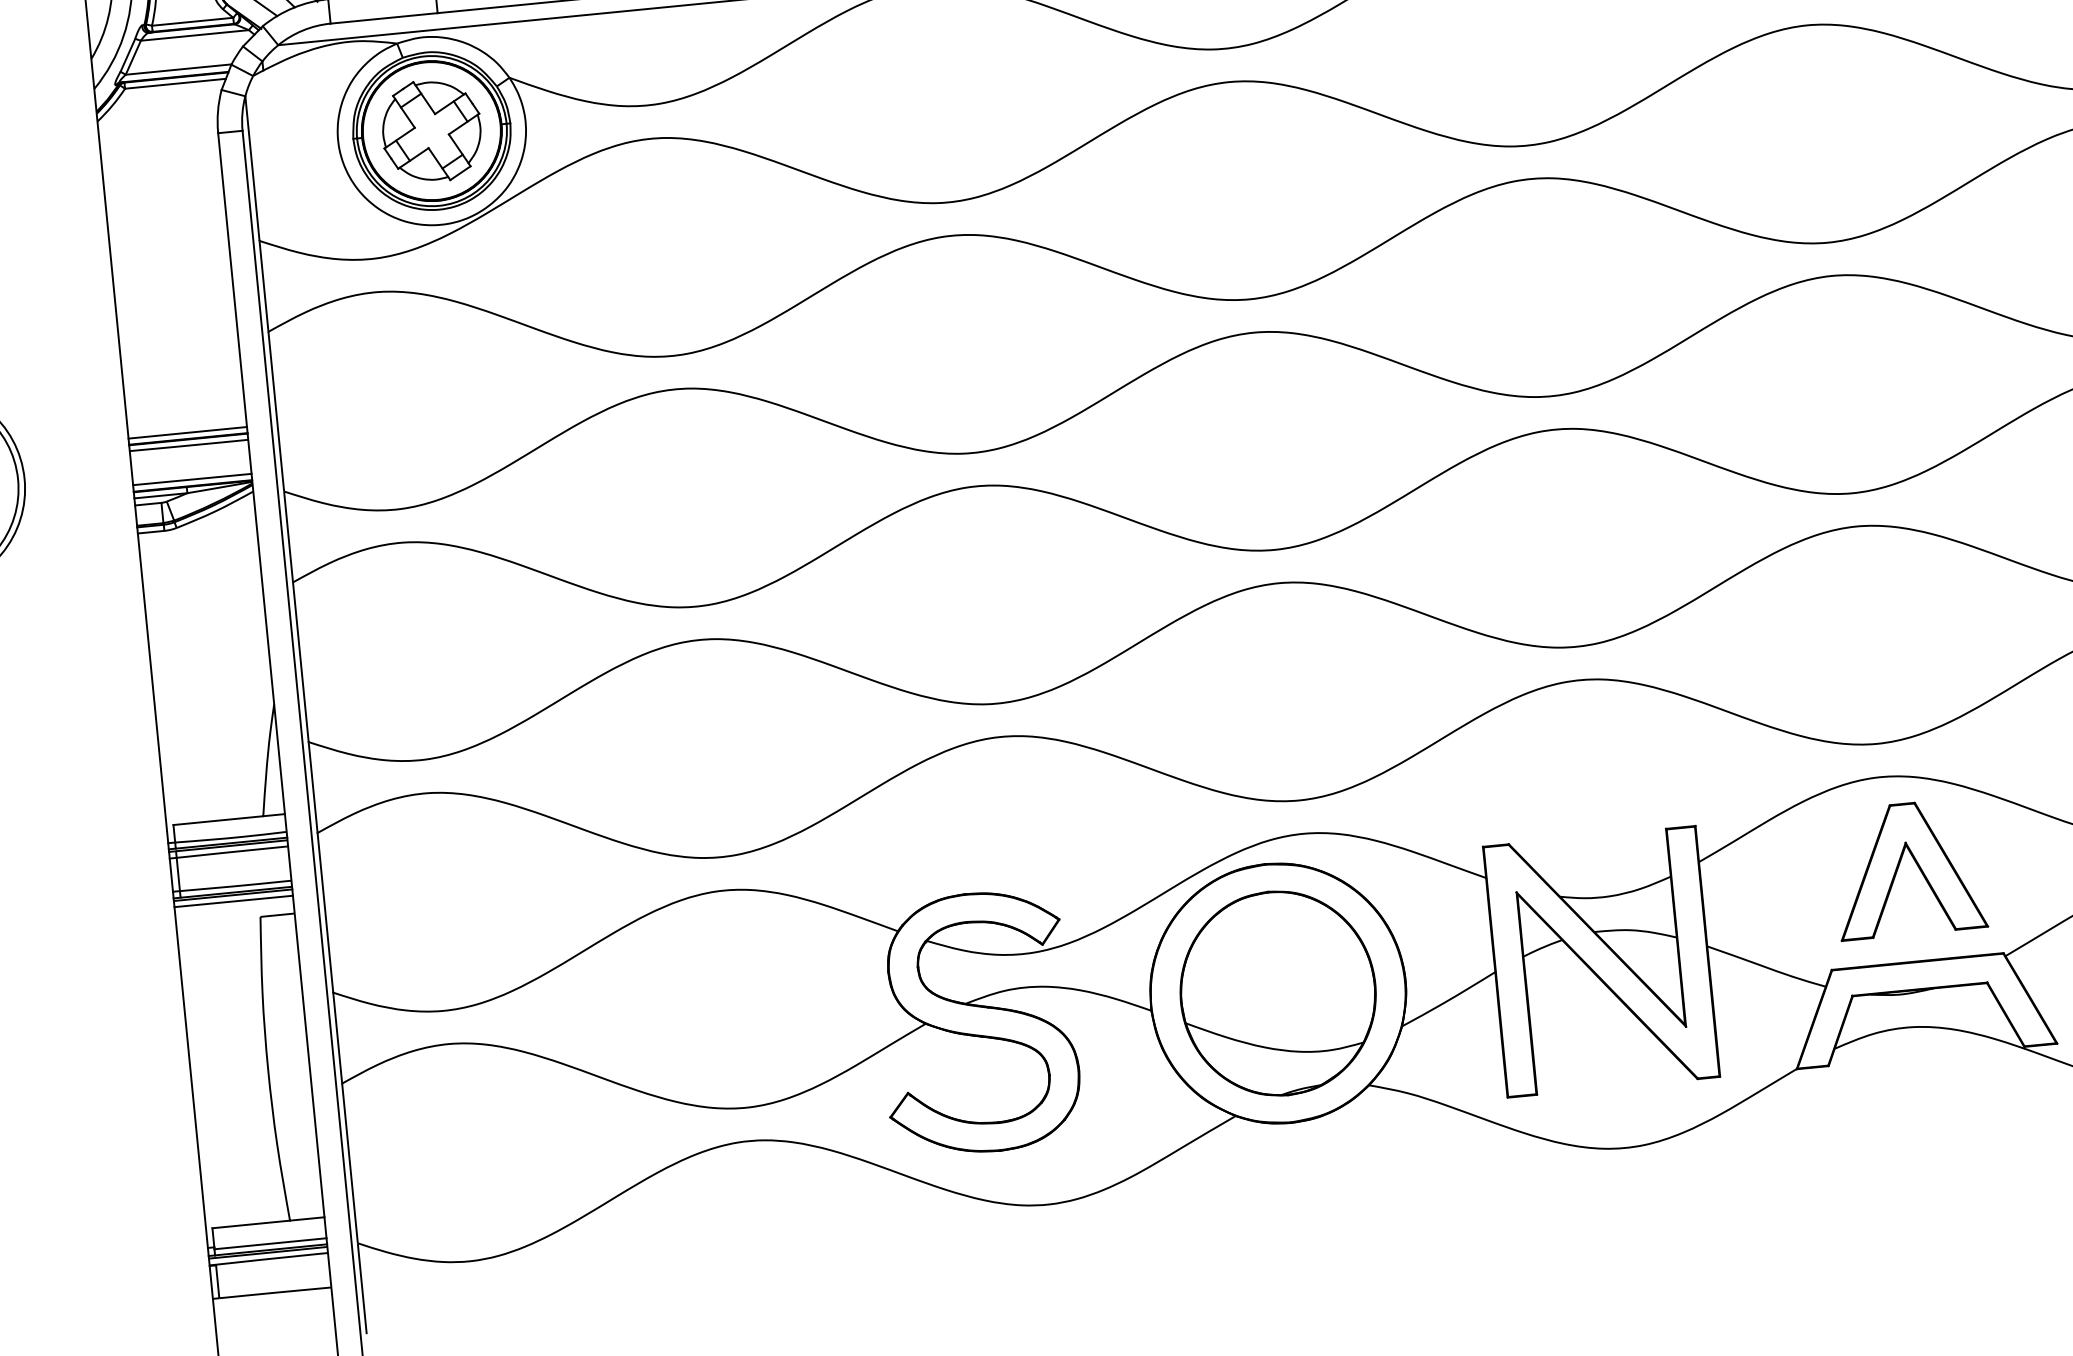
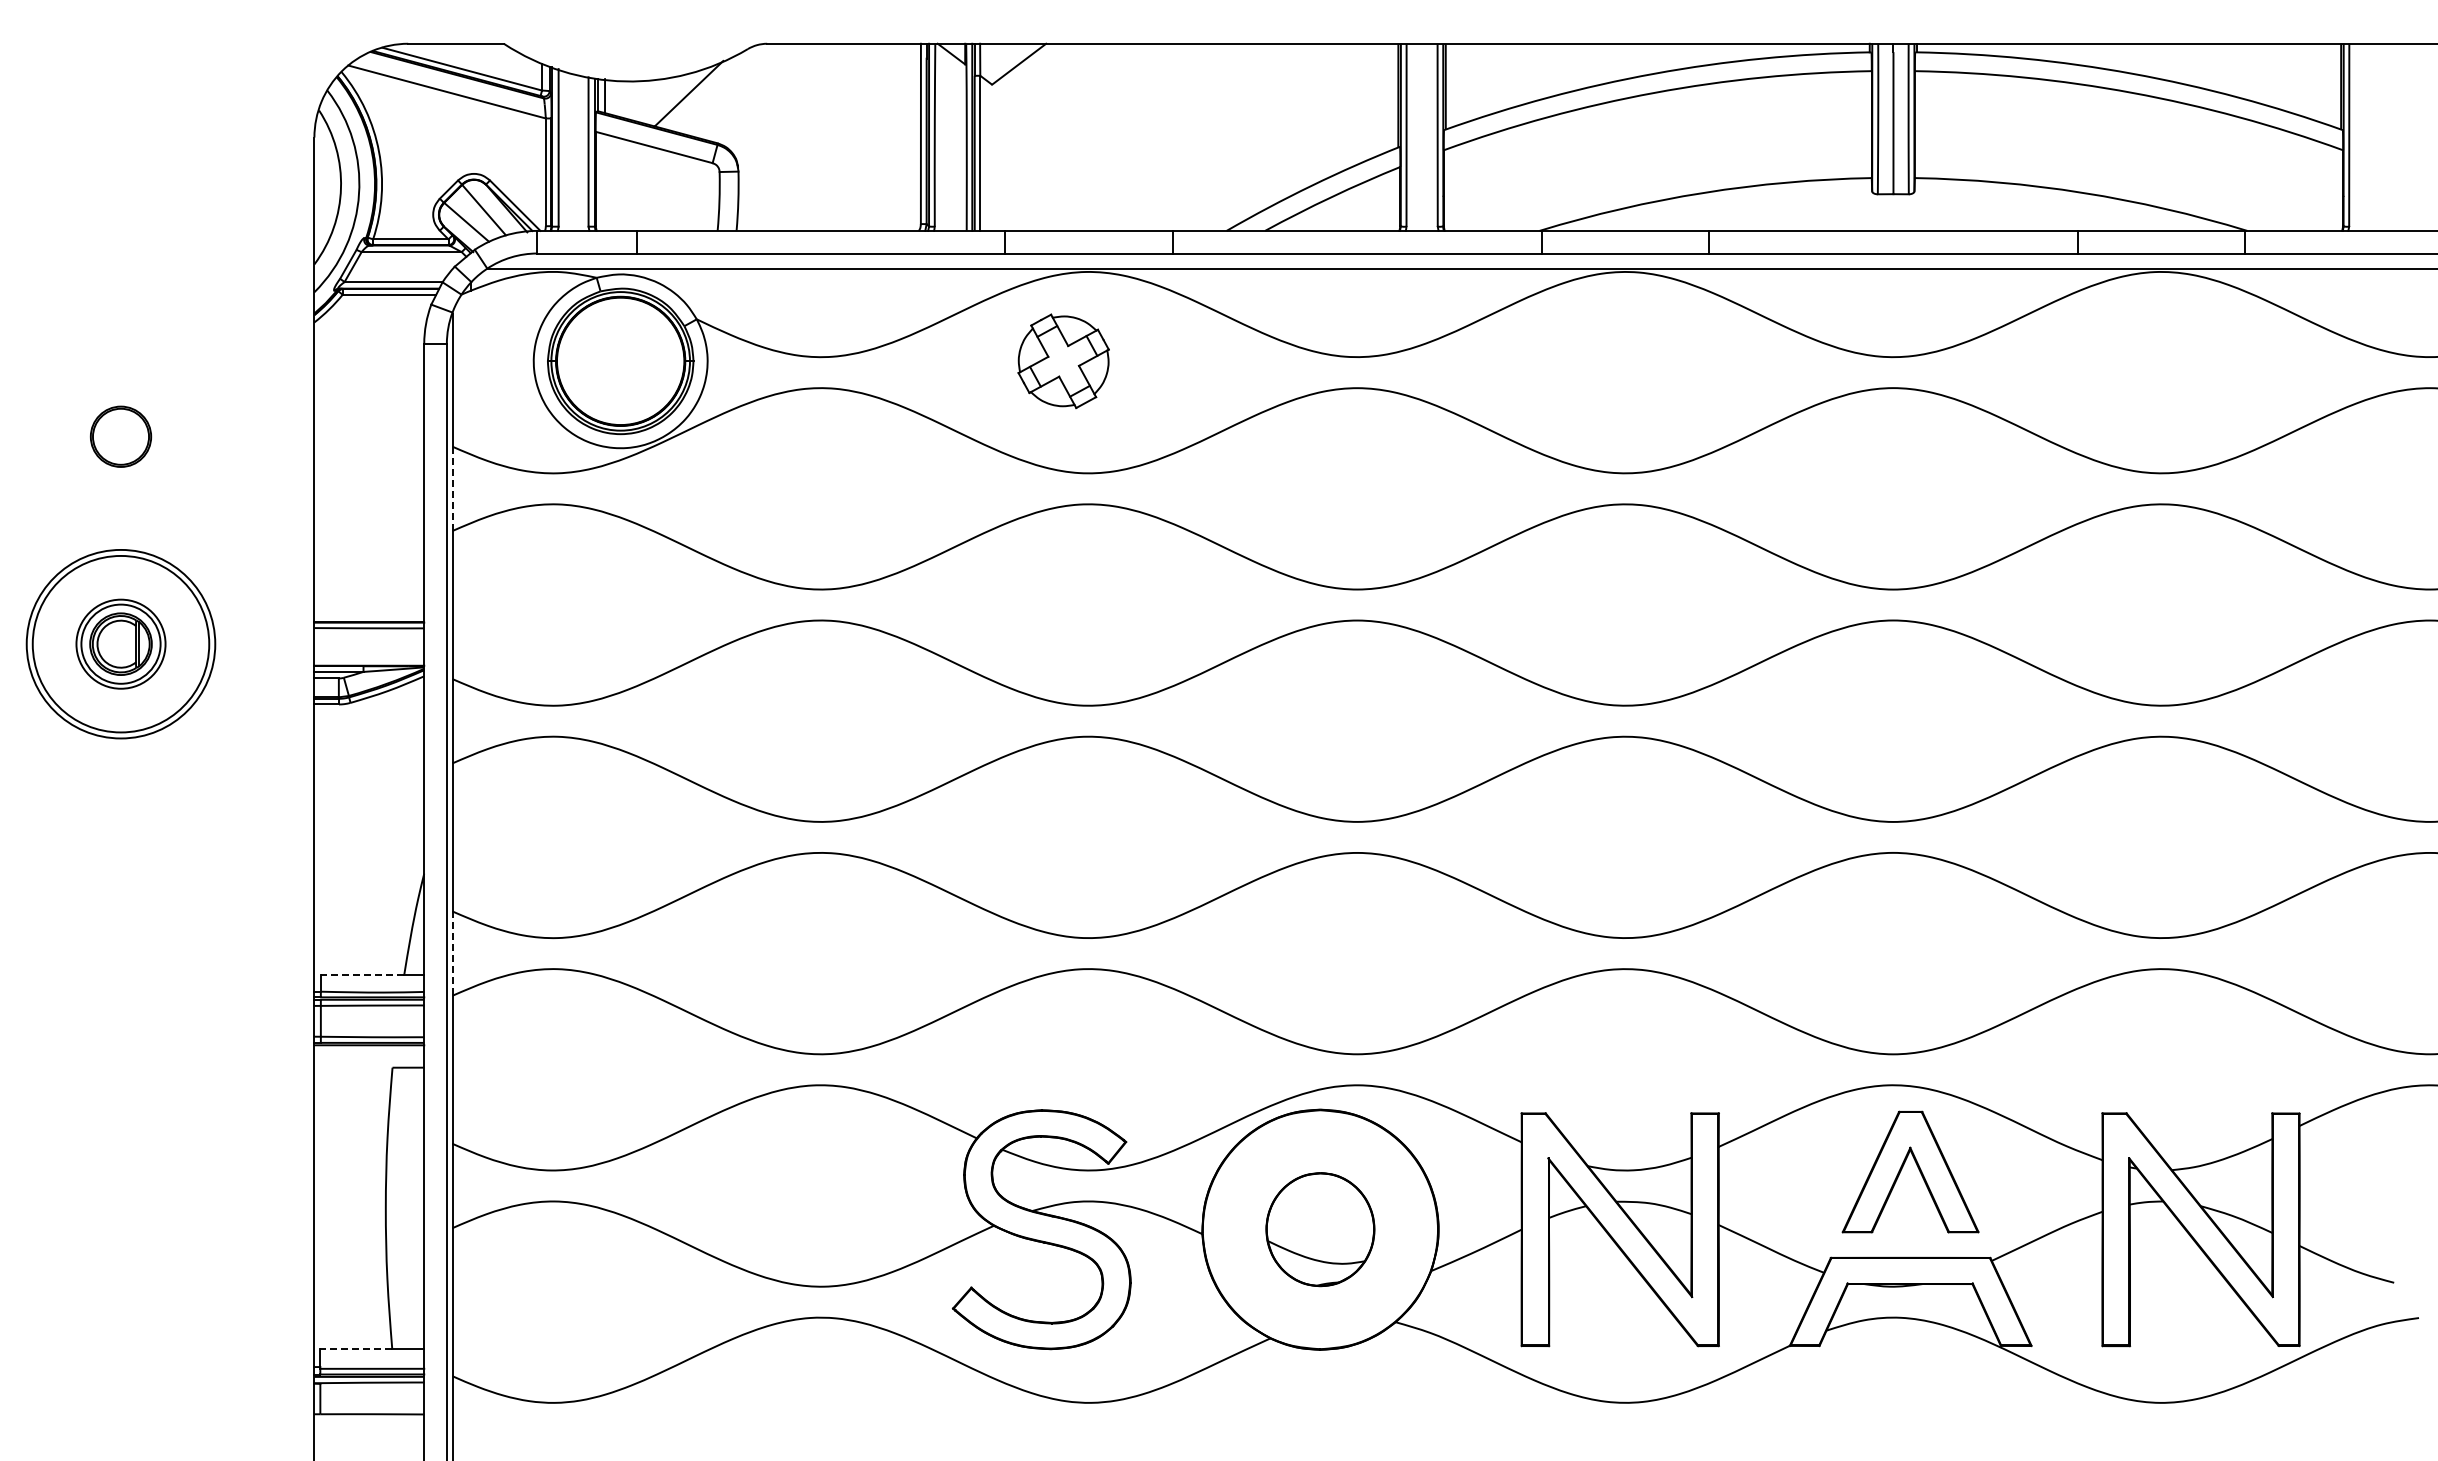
part: (431, 131) -> (1063, 361), moved
line: (264, 287) -> (452, 489), solid -> dashed
line: (187, 432) -> (369, 616), removed
line: (192, 479) -> (369, 659), removed
line: (313, 788) -> (452, 954), solid -> dashed
line: (218, 820) -> (362, 975), solid -> dashed
line: (233, 900) -> (369, 1050), removed
part: (1278, 993) -> (1320, 1229), size x0.6
line: (251, 1224) -> (356, 1349), solid -> dashed

